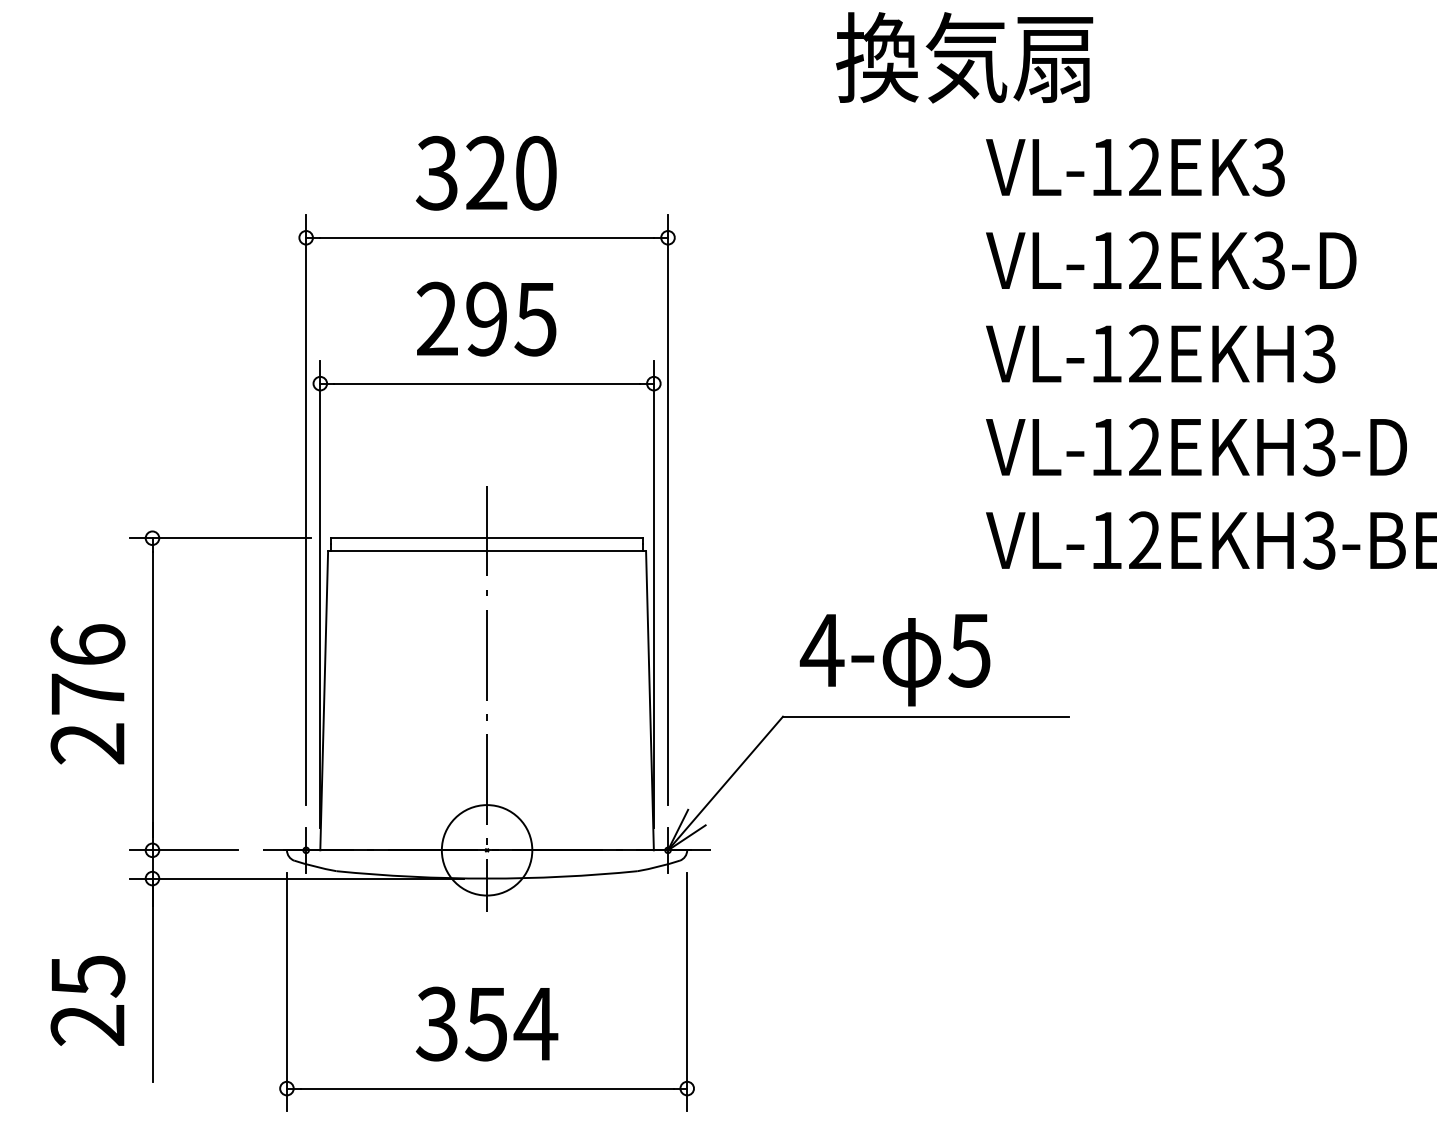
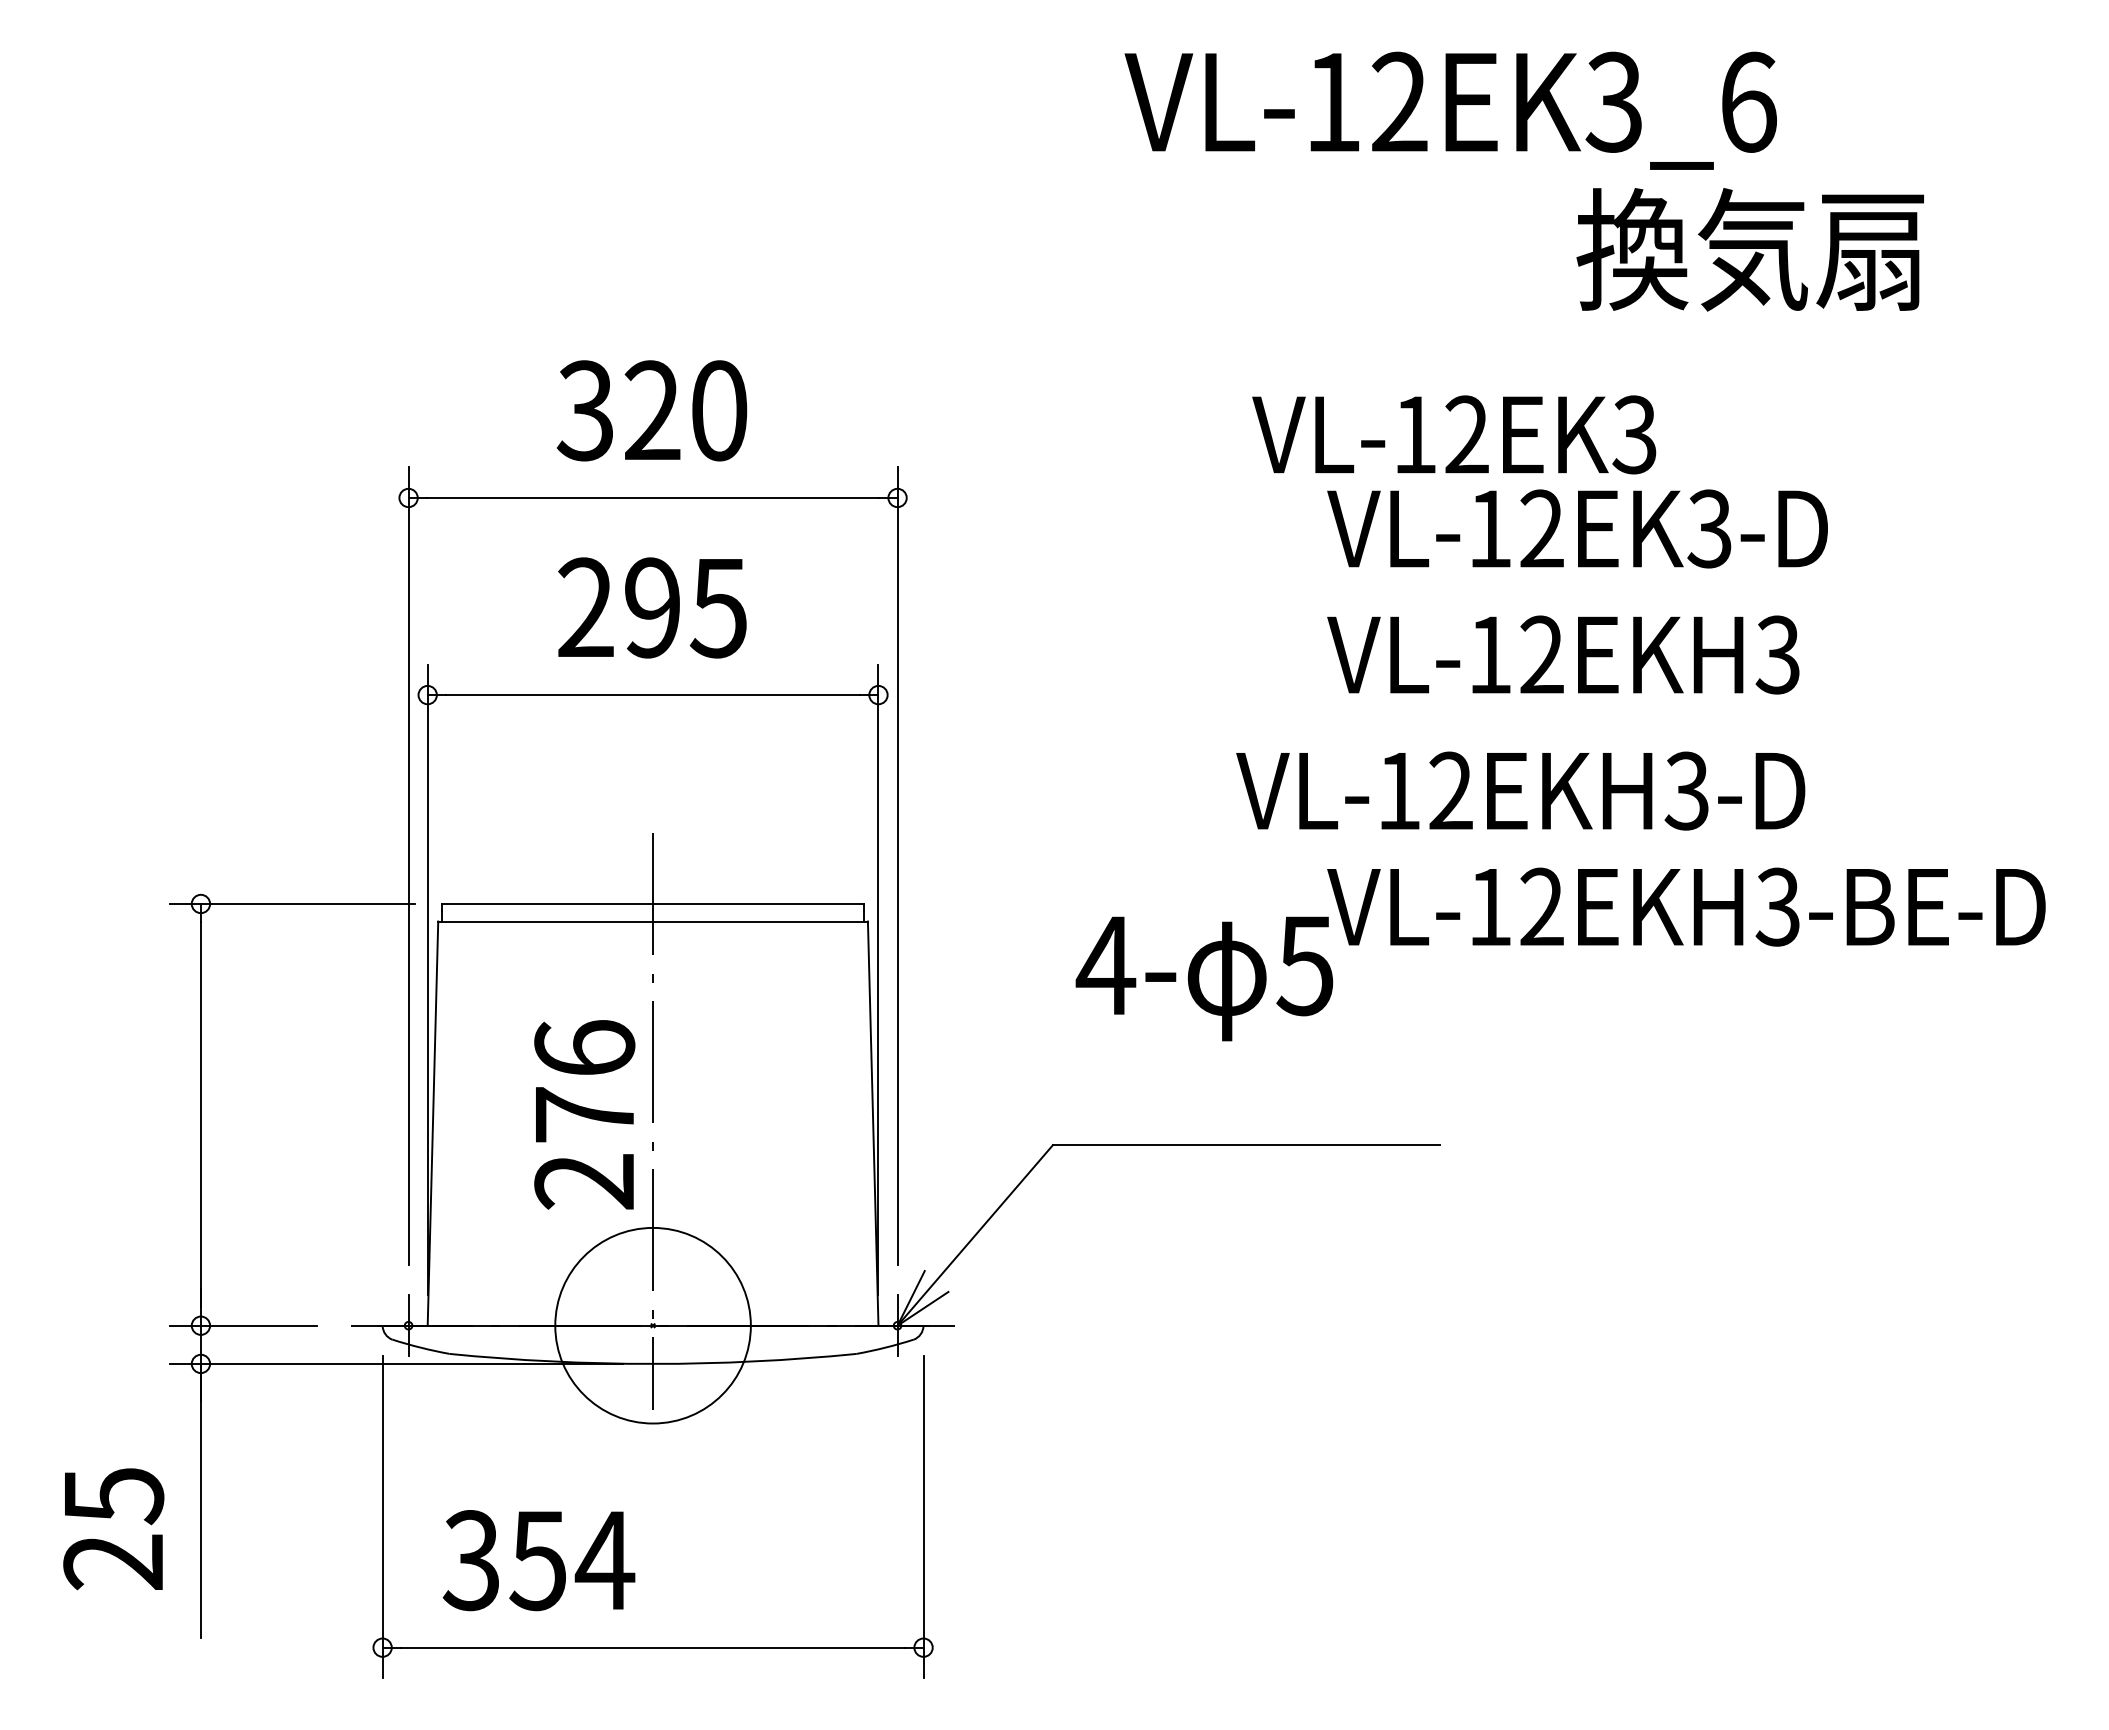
text: (963, 57) -> (1749, 249), moved
text: (1135, 167) -> (1454, 434), moved
text: (1196, 446) -> (1520, 790), moved
text: (895, 659) -> (1204, 978), moved
text: (87, 694) -> (584, 1114), moved
circle: (486, 850) -> (652, 1325), size x1.6
text: (486, 1024) -> (538, 1560), moved

